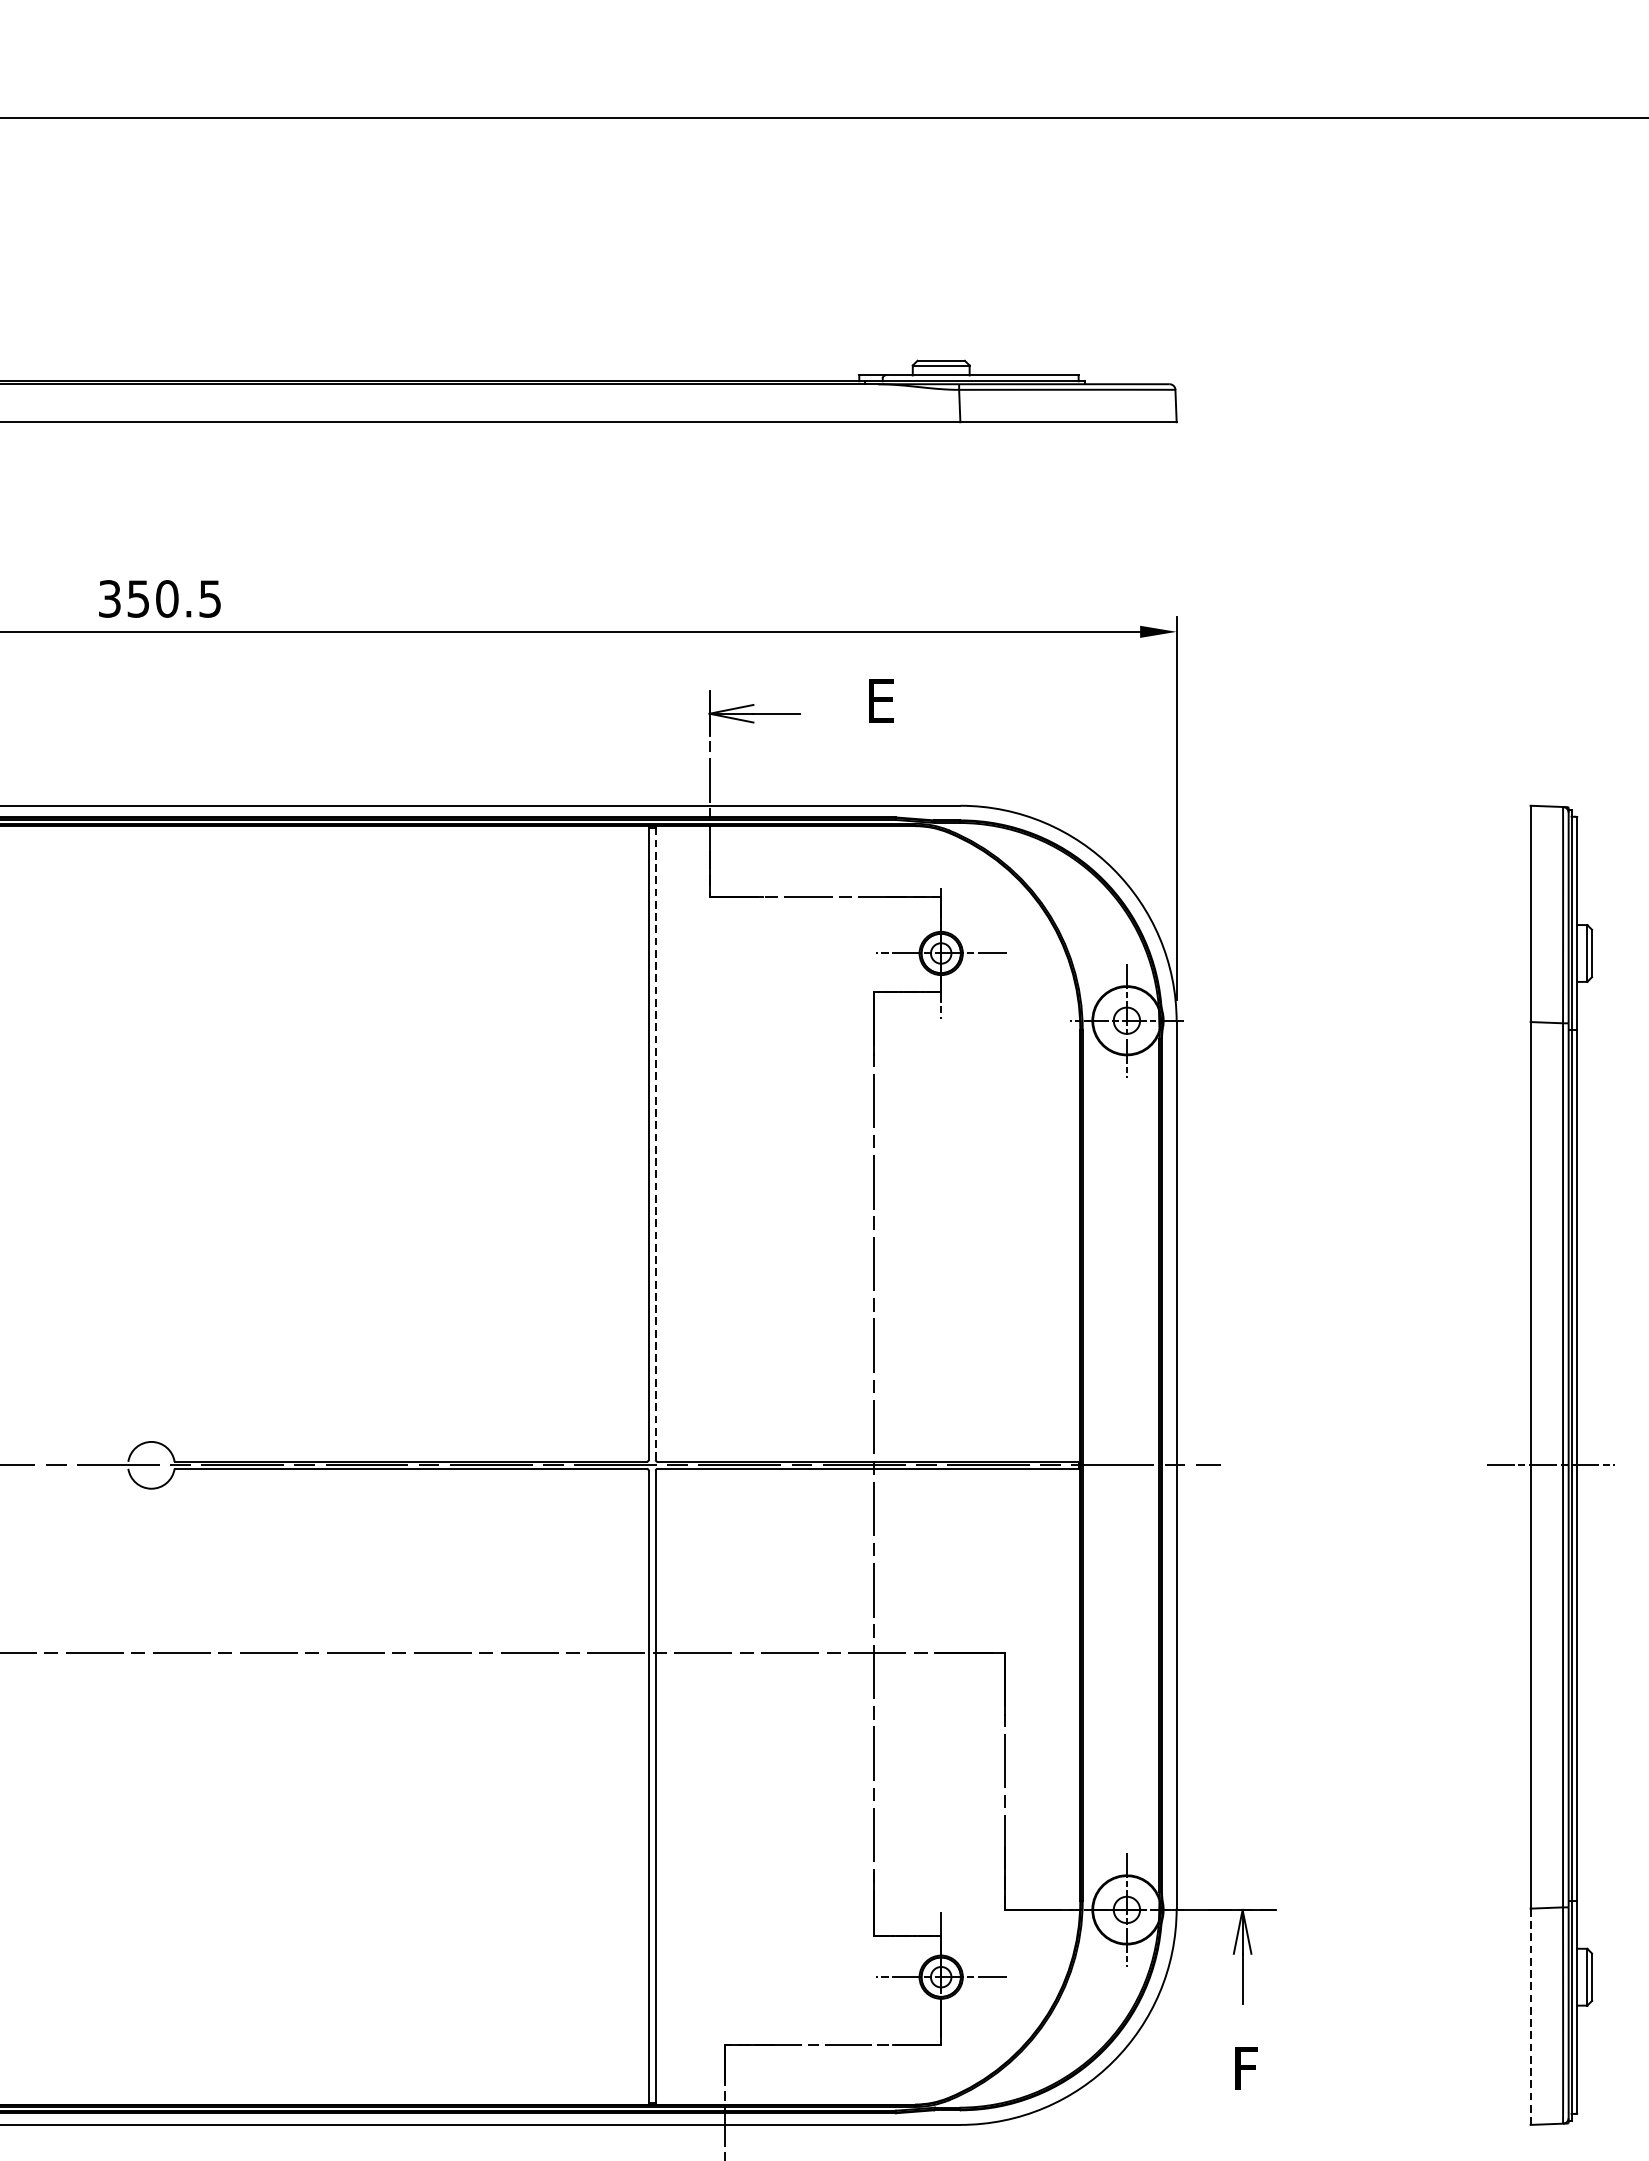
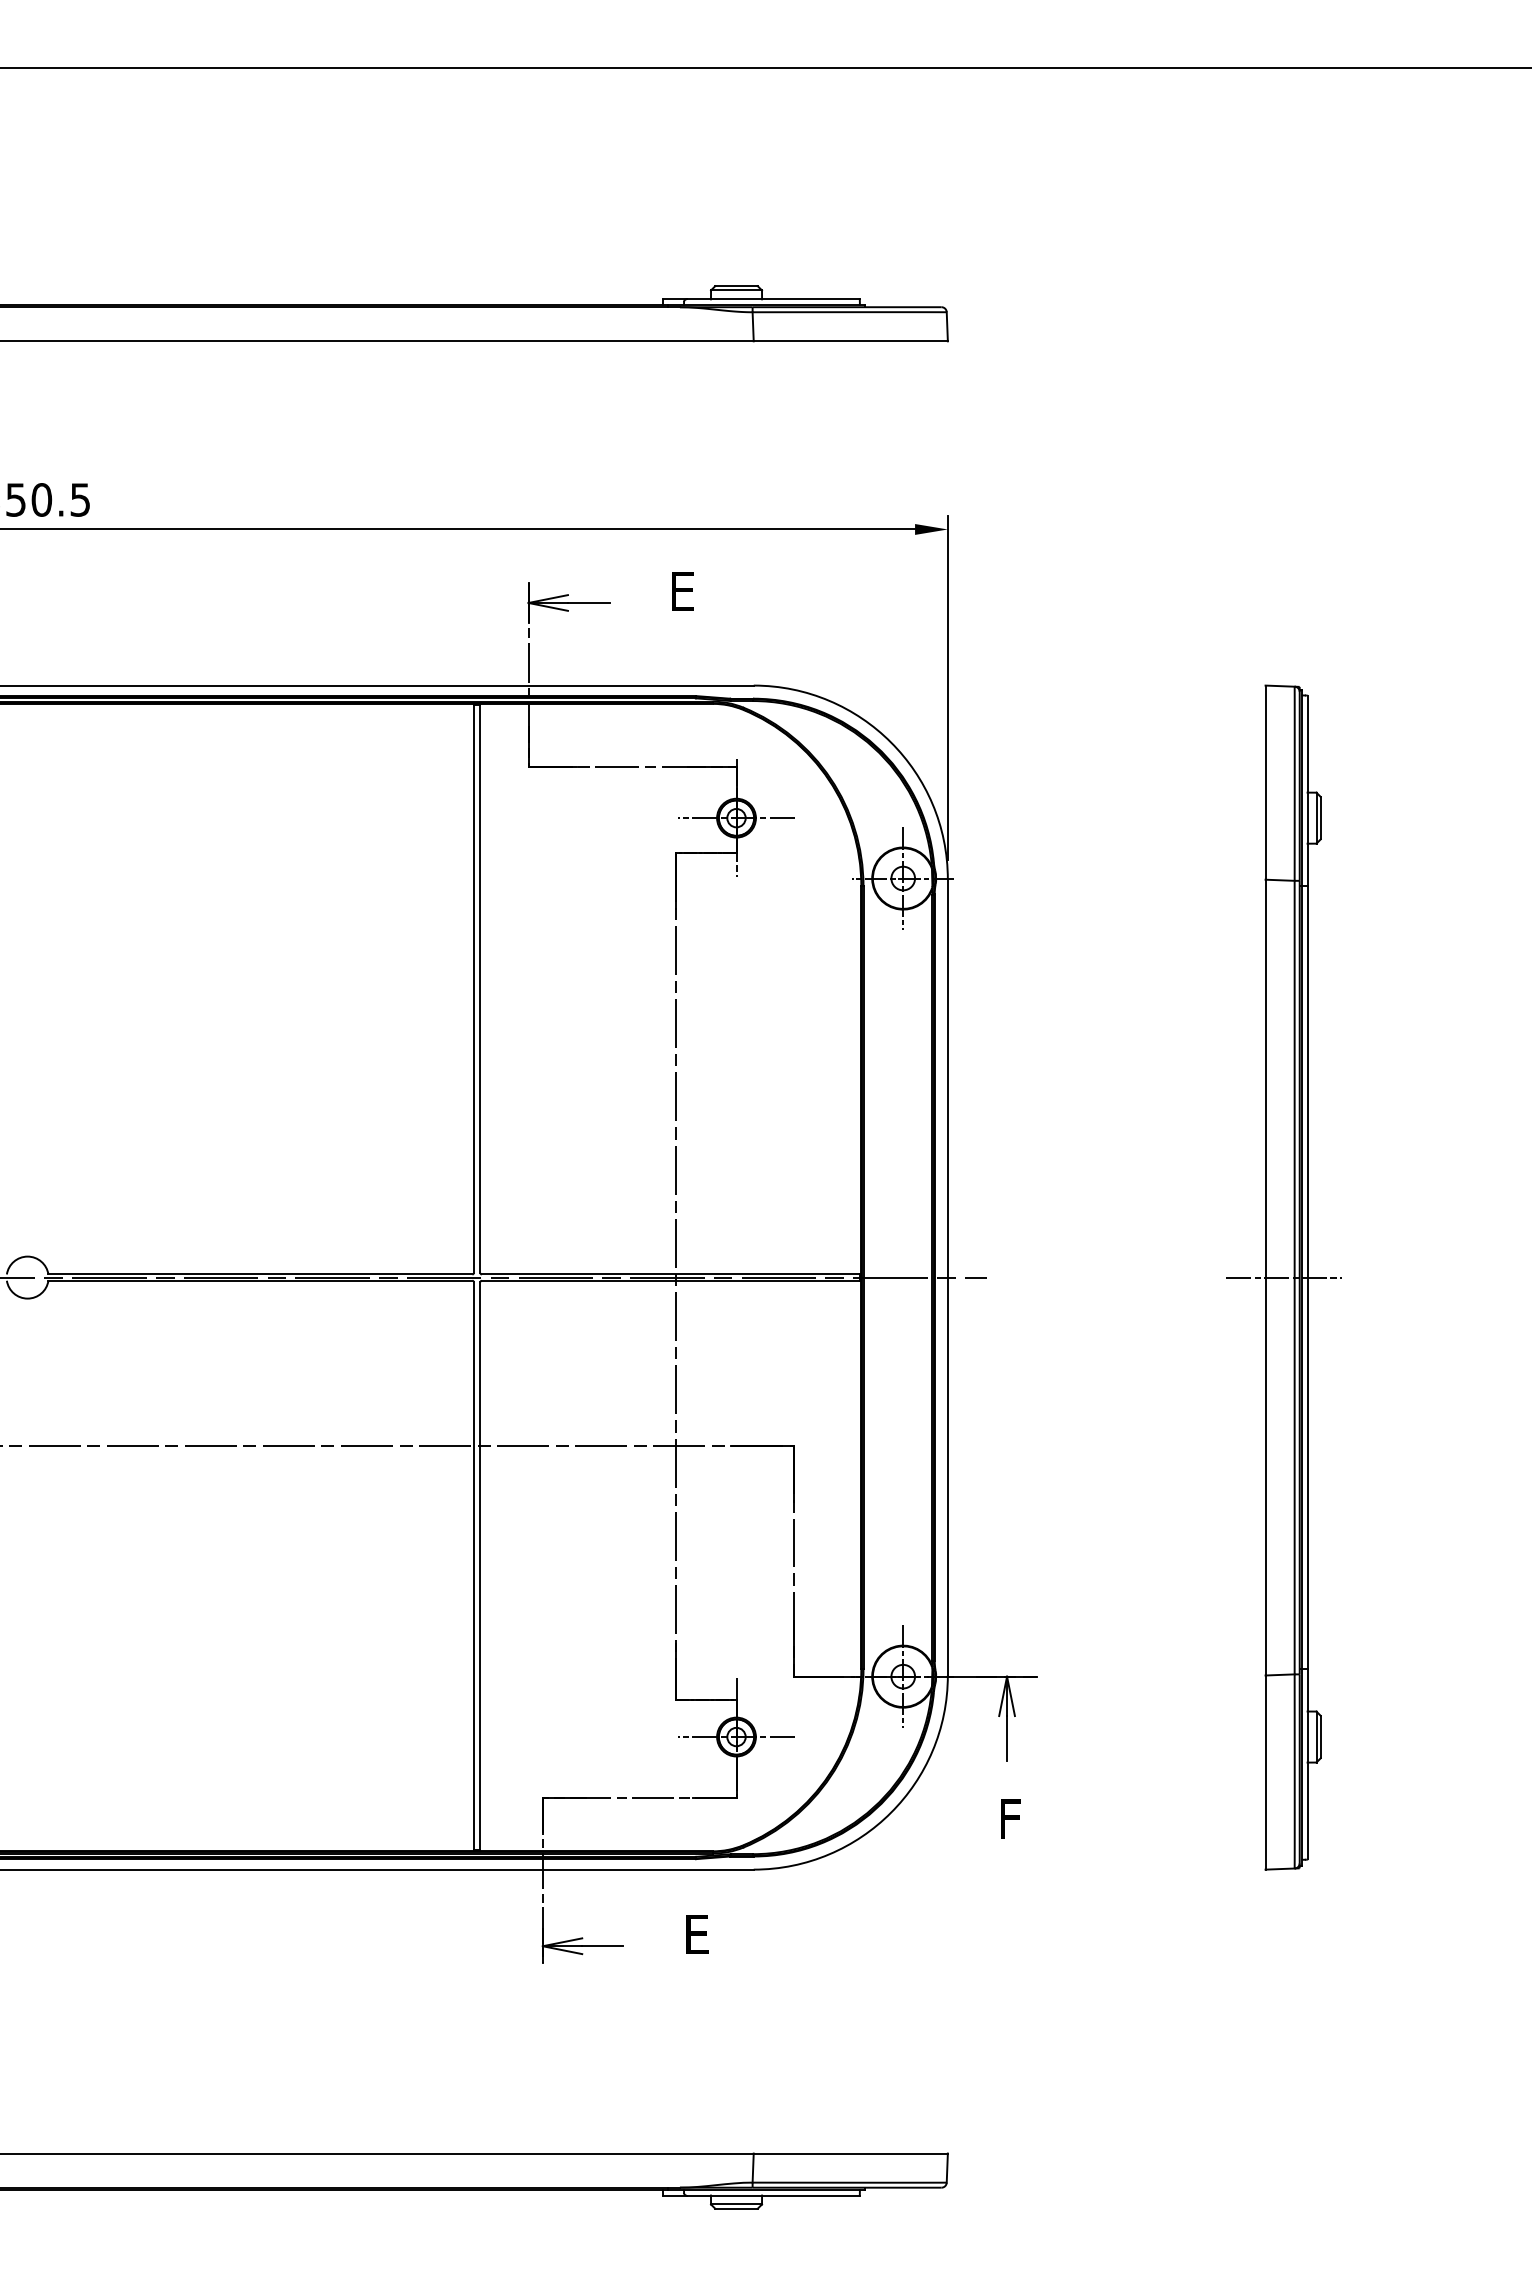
line: (655, 1144) -> (480, 989), dashed -> solid
line: (1530, 2016) -> (1265, 1772), dashed -> solid

